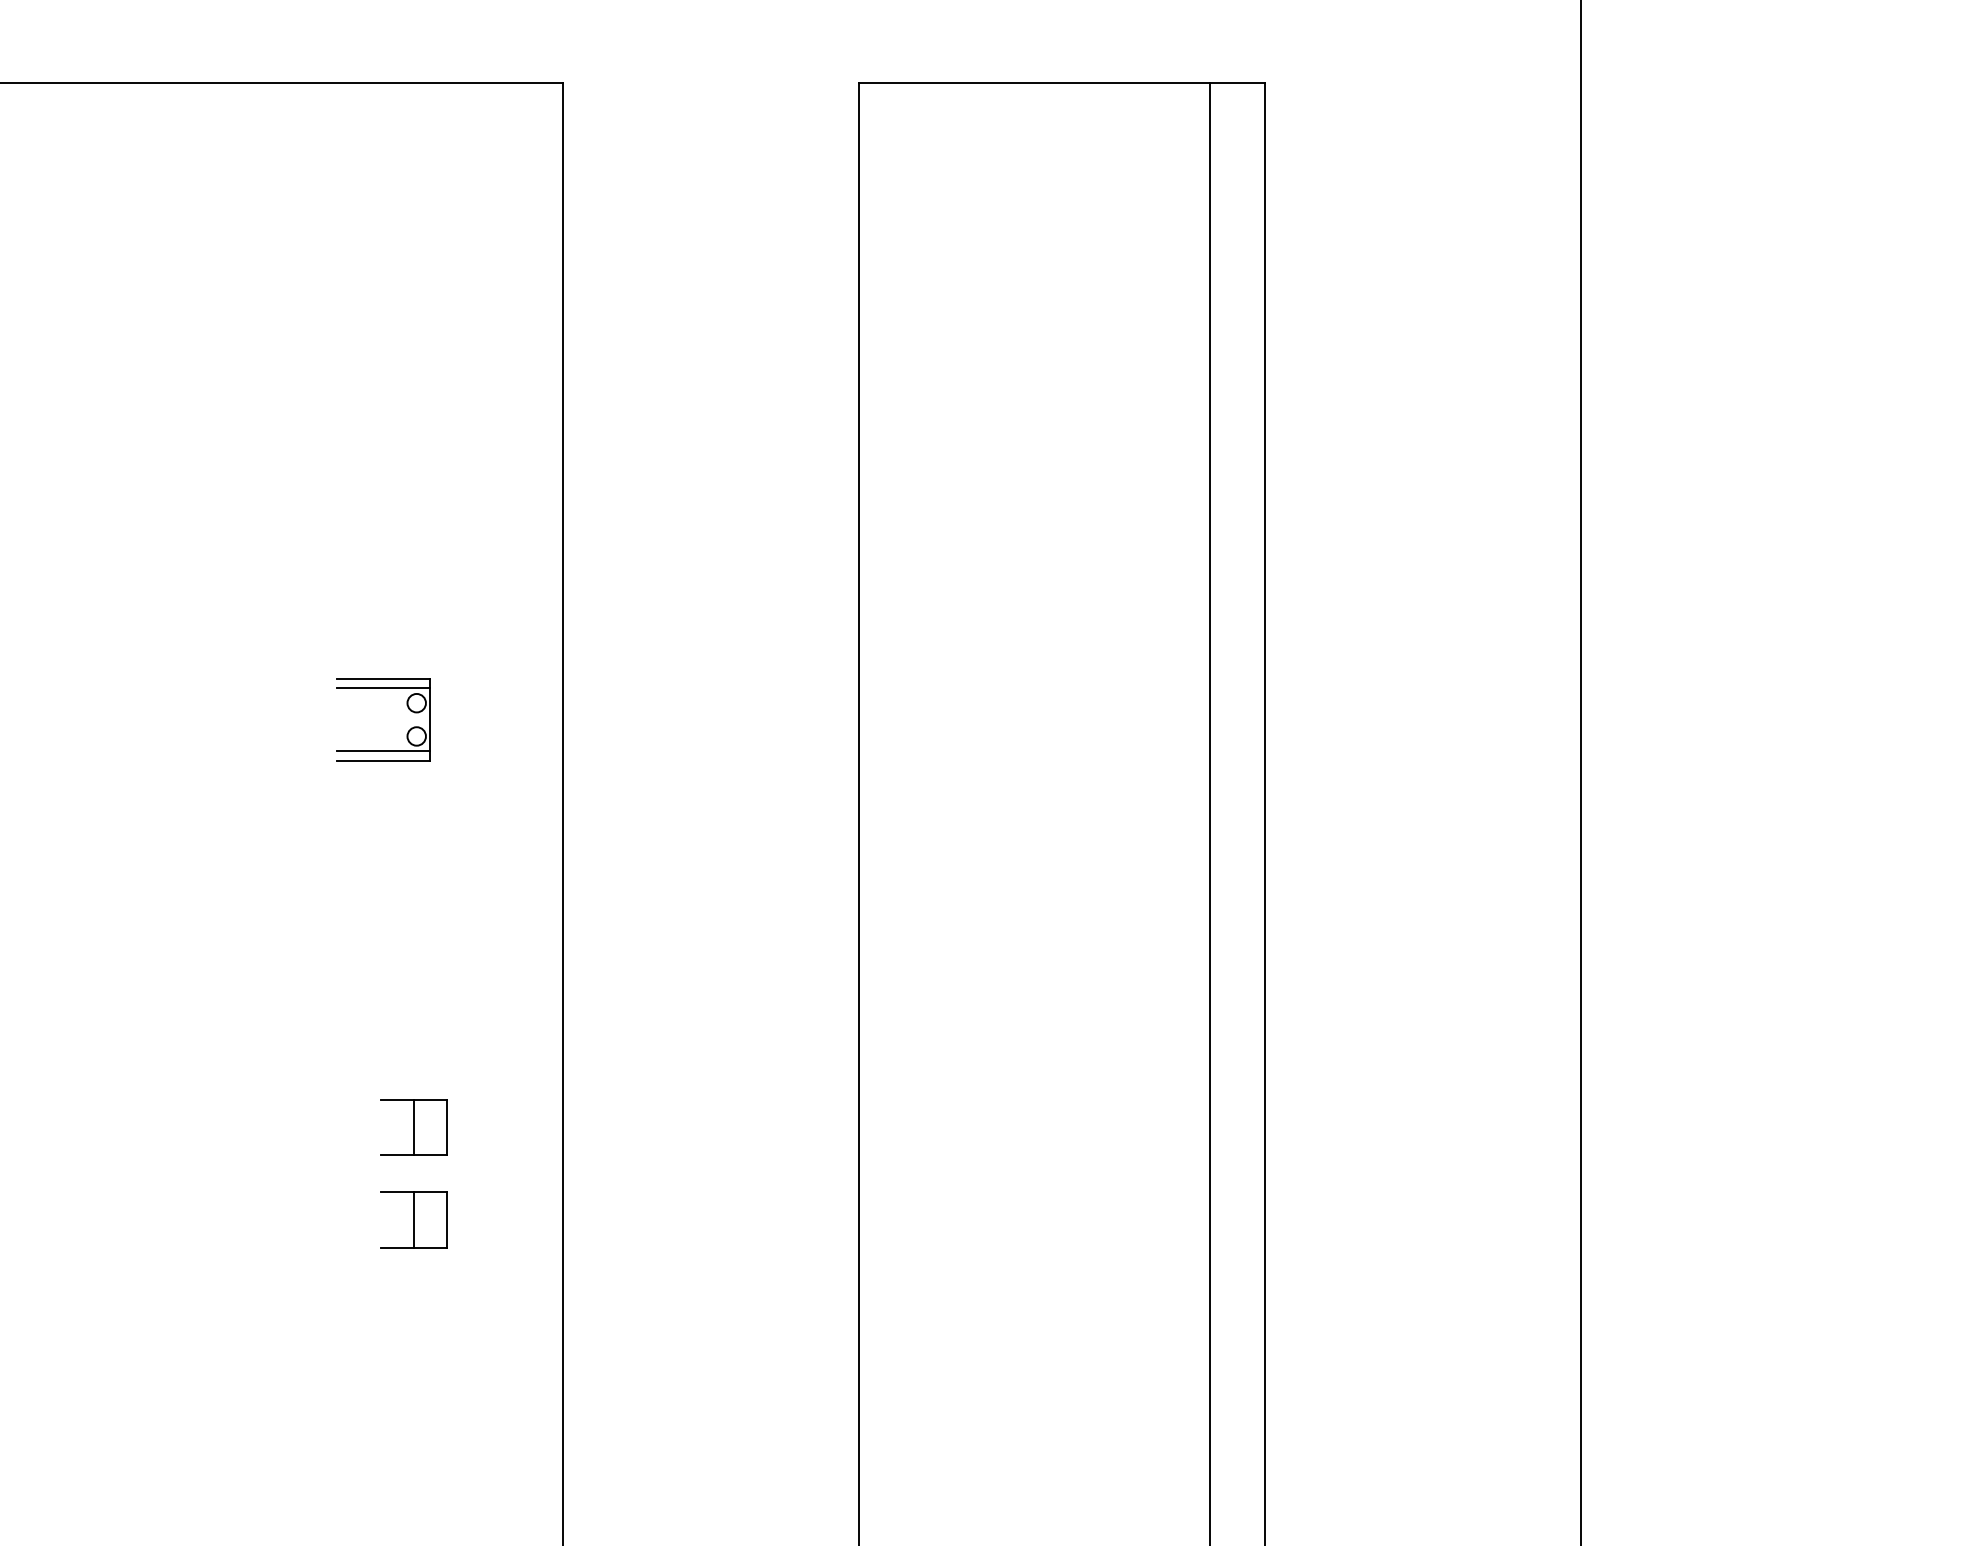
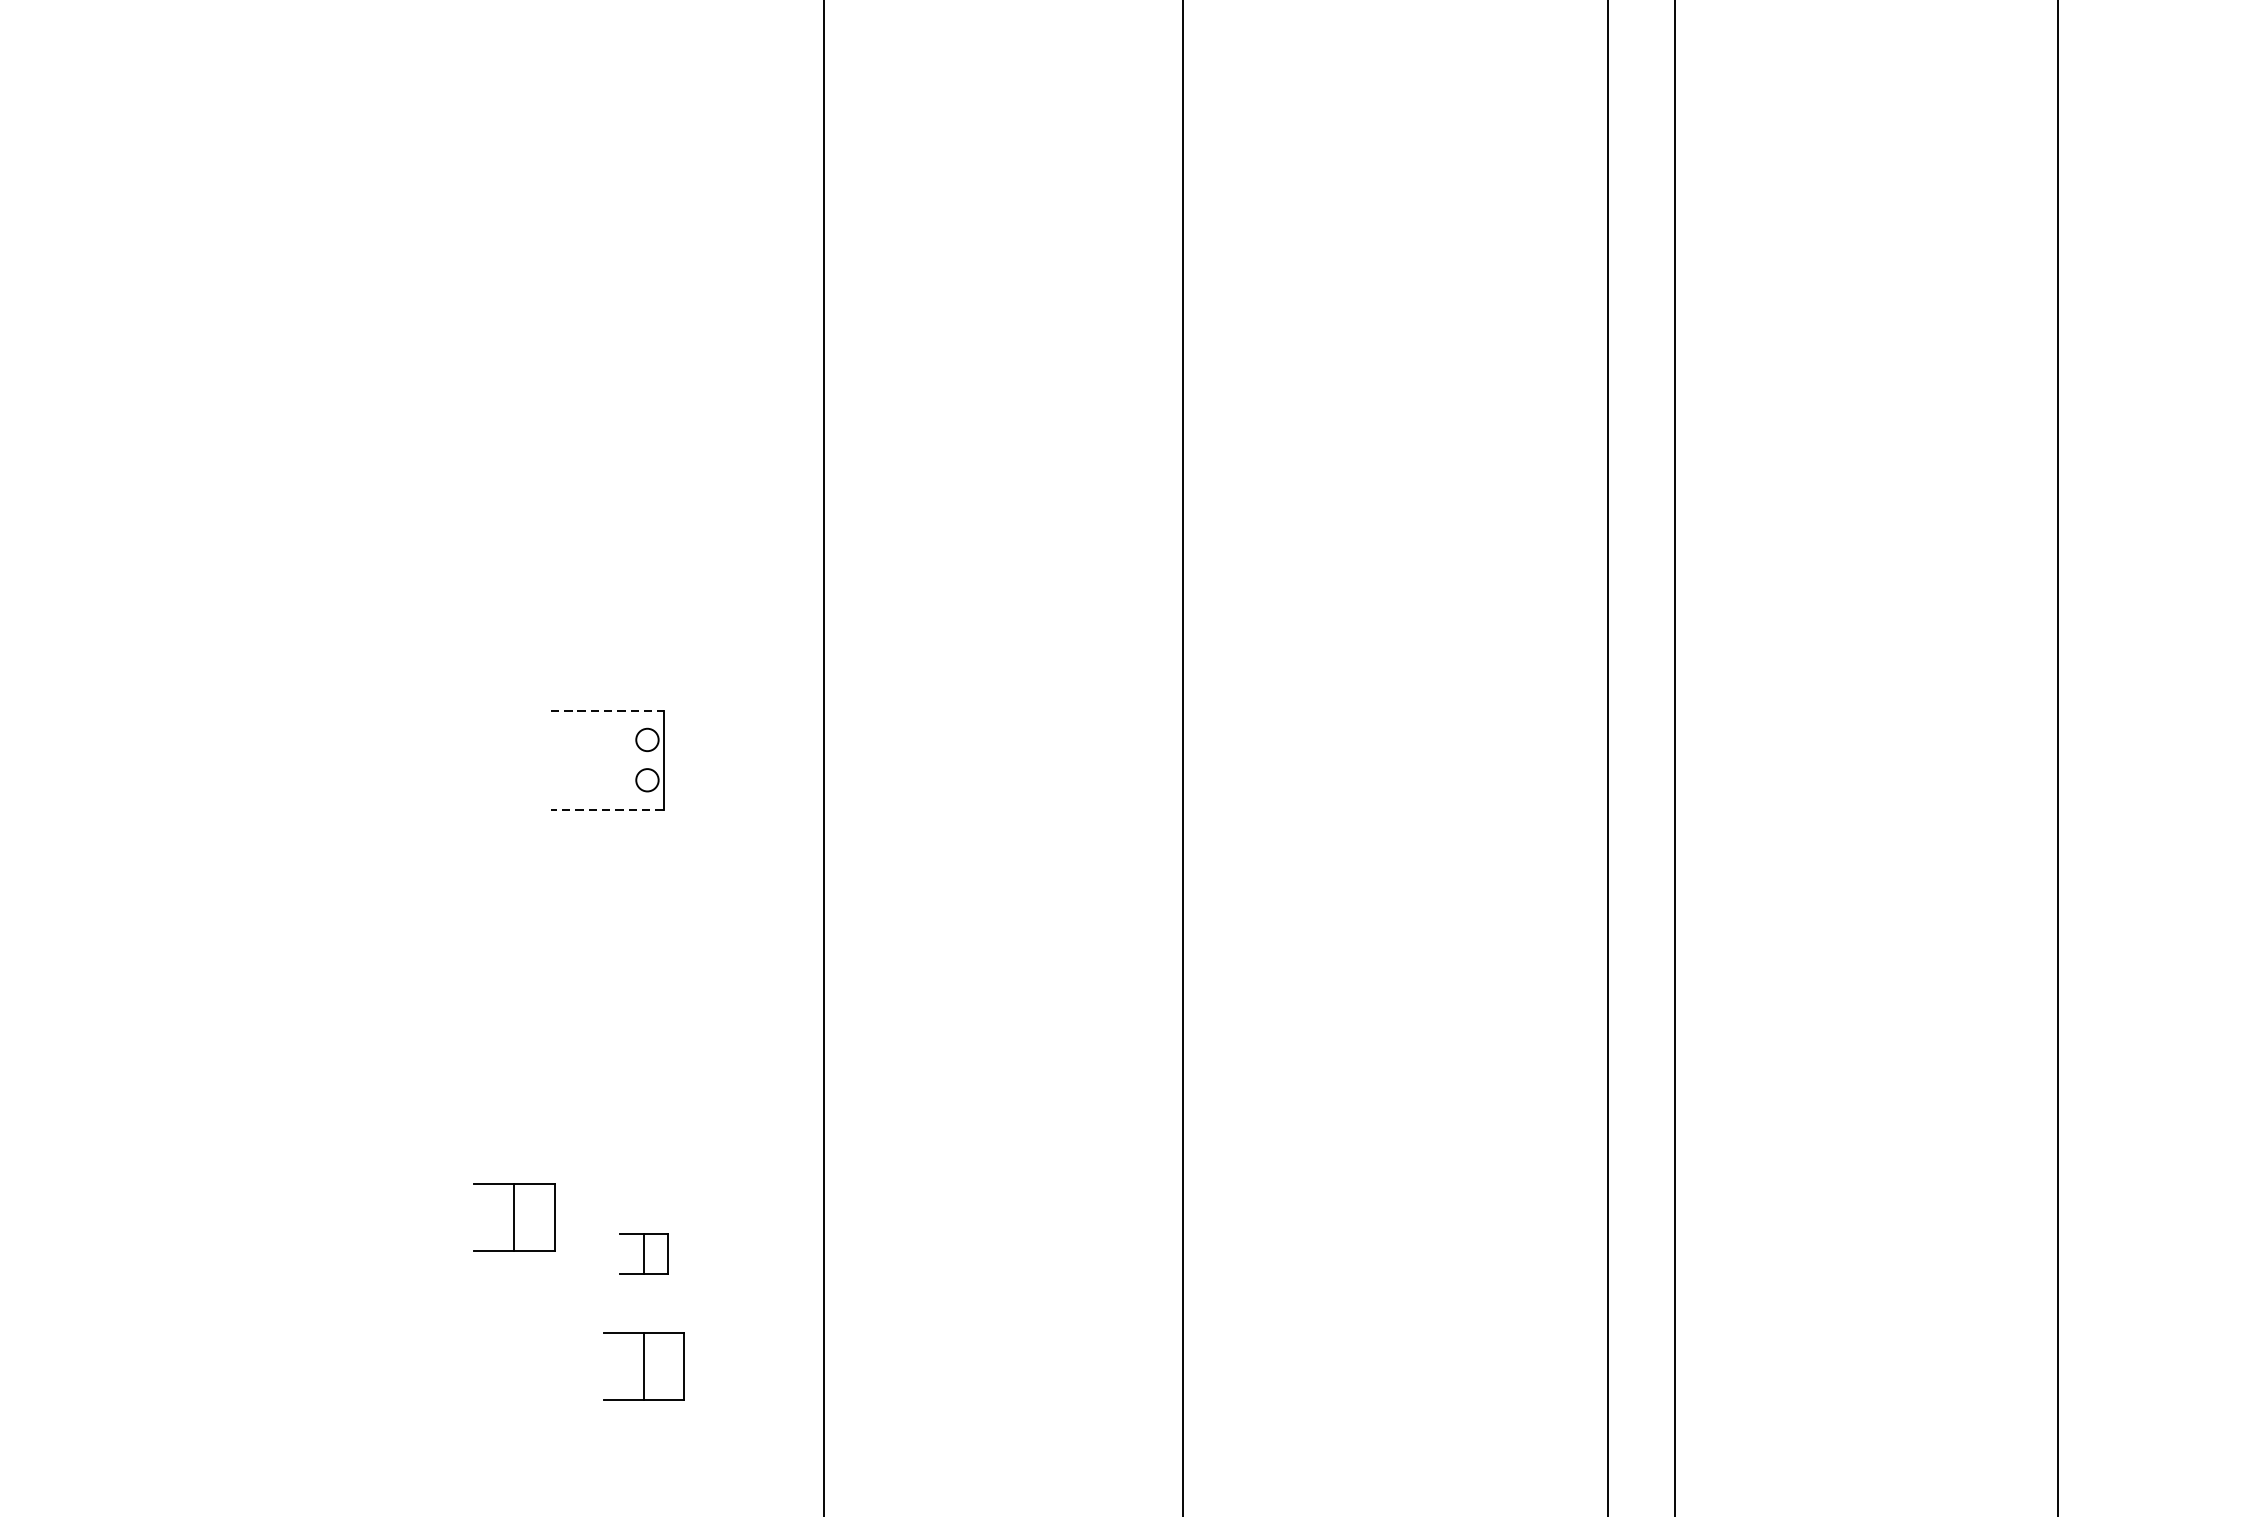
line: (383, 679) -> (607, 711), solid -> dashed
line: (383, 688) -> (607, 722), removed
line: (383, 751) -> (607, 798), removed
line: (383, 760) -> (607, 809), solid -> dashed
part: (306, 1096) -> (513, 1216), added
part: (413, 1127) -> (643, 1253), size x0.6

